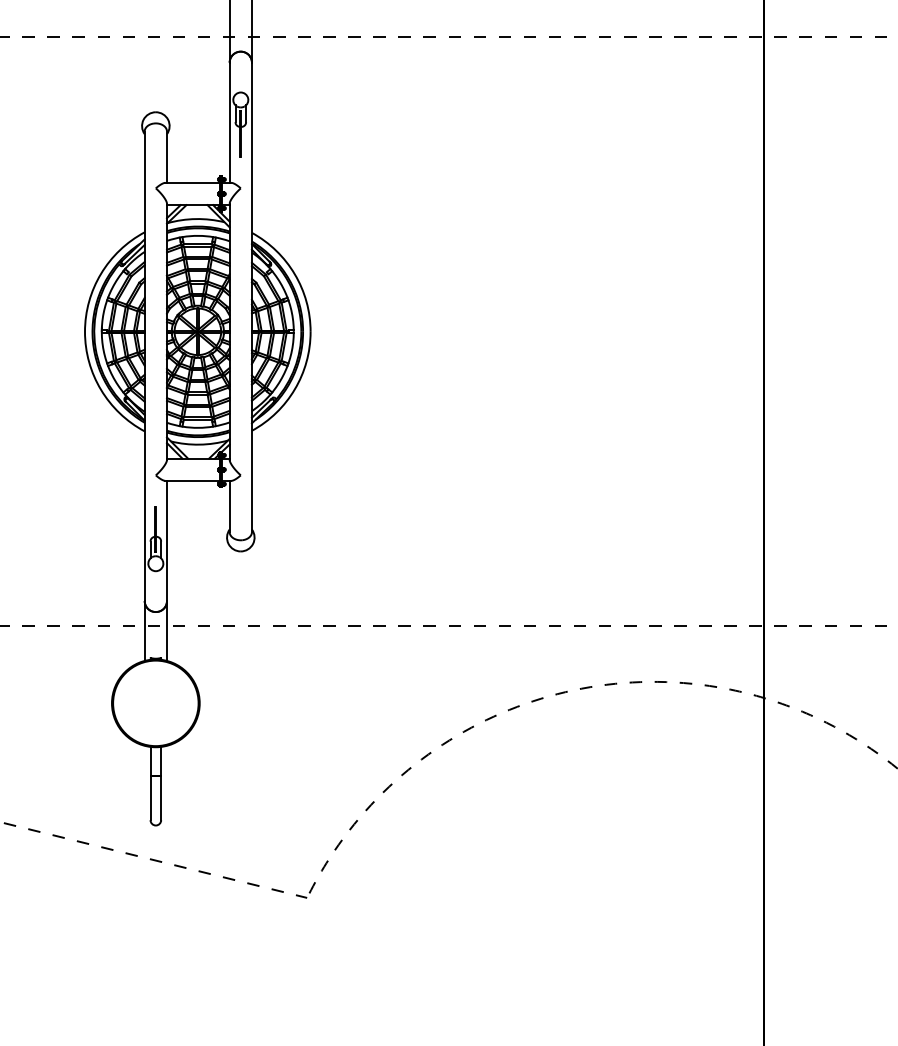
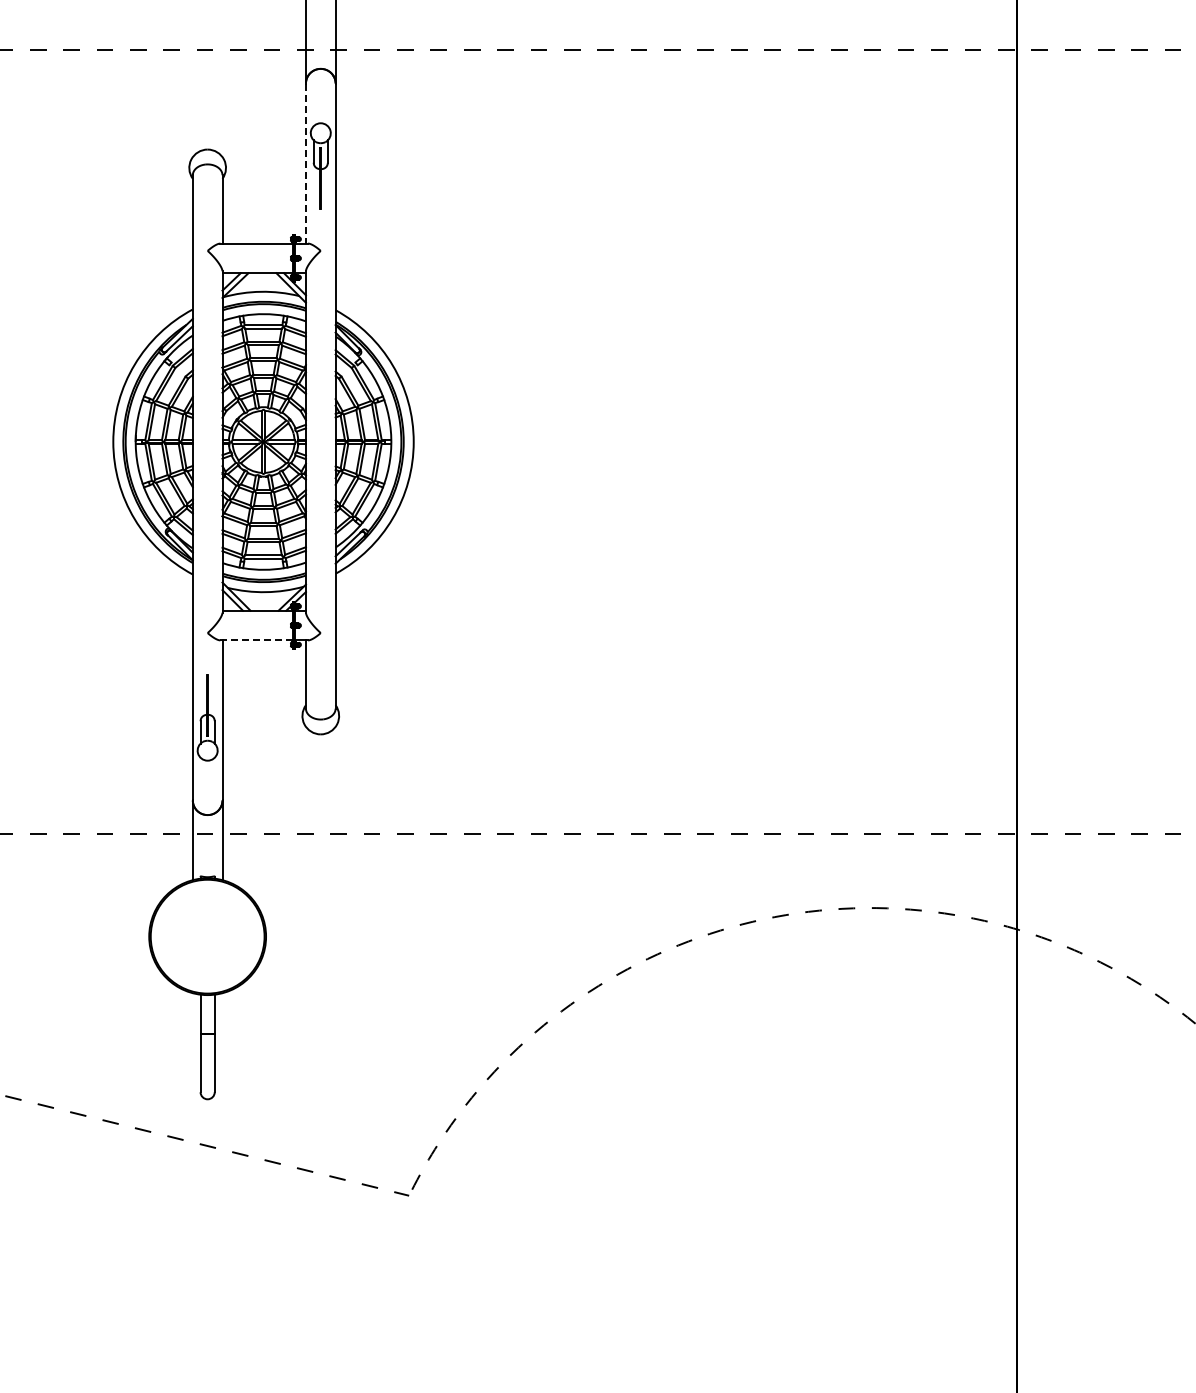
line: (229, 123) -> (305, 164), solid -> dashed
line: (193, 480) -> (257, 640), solid -> dashed

